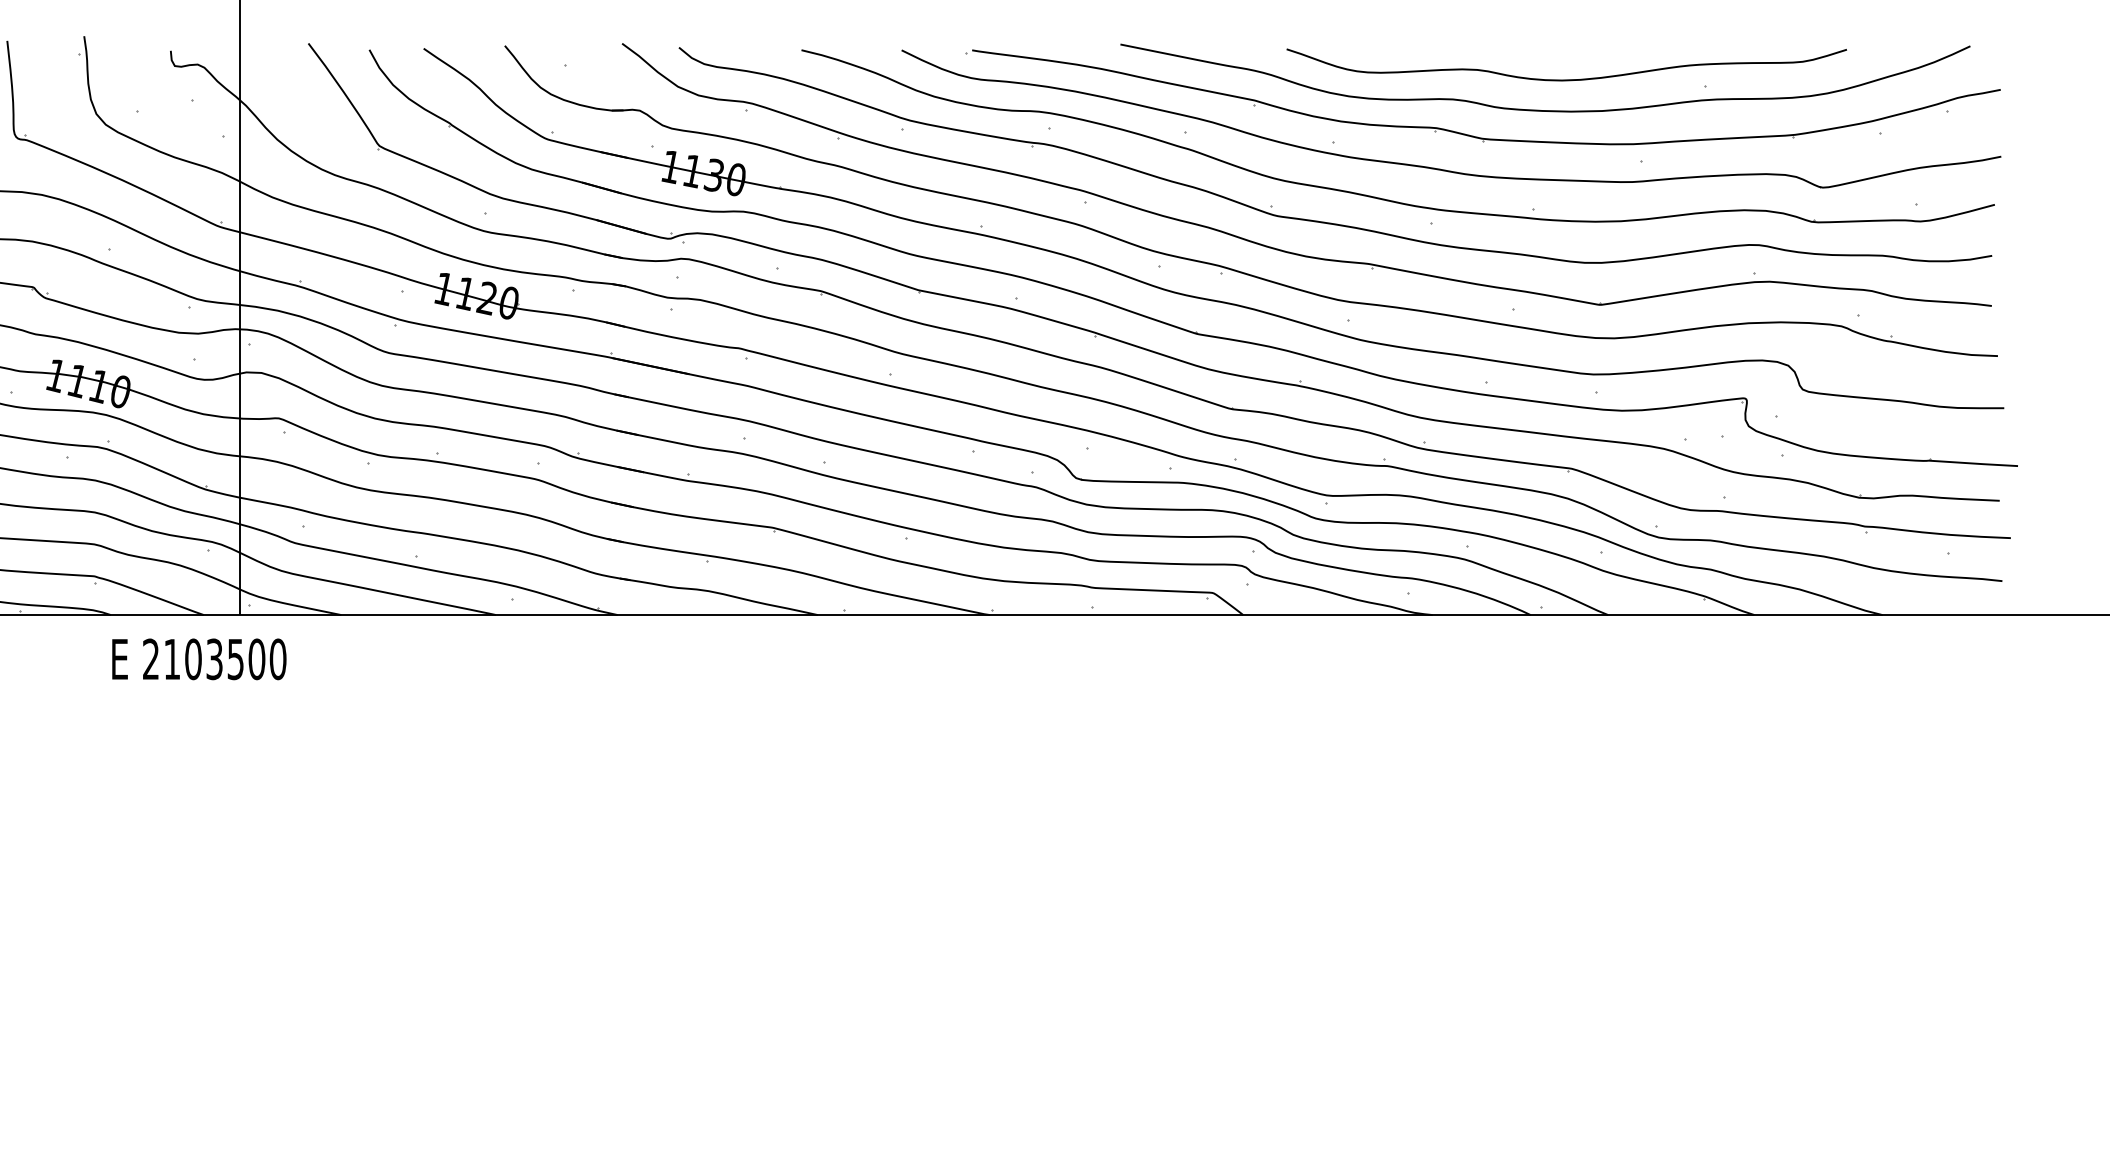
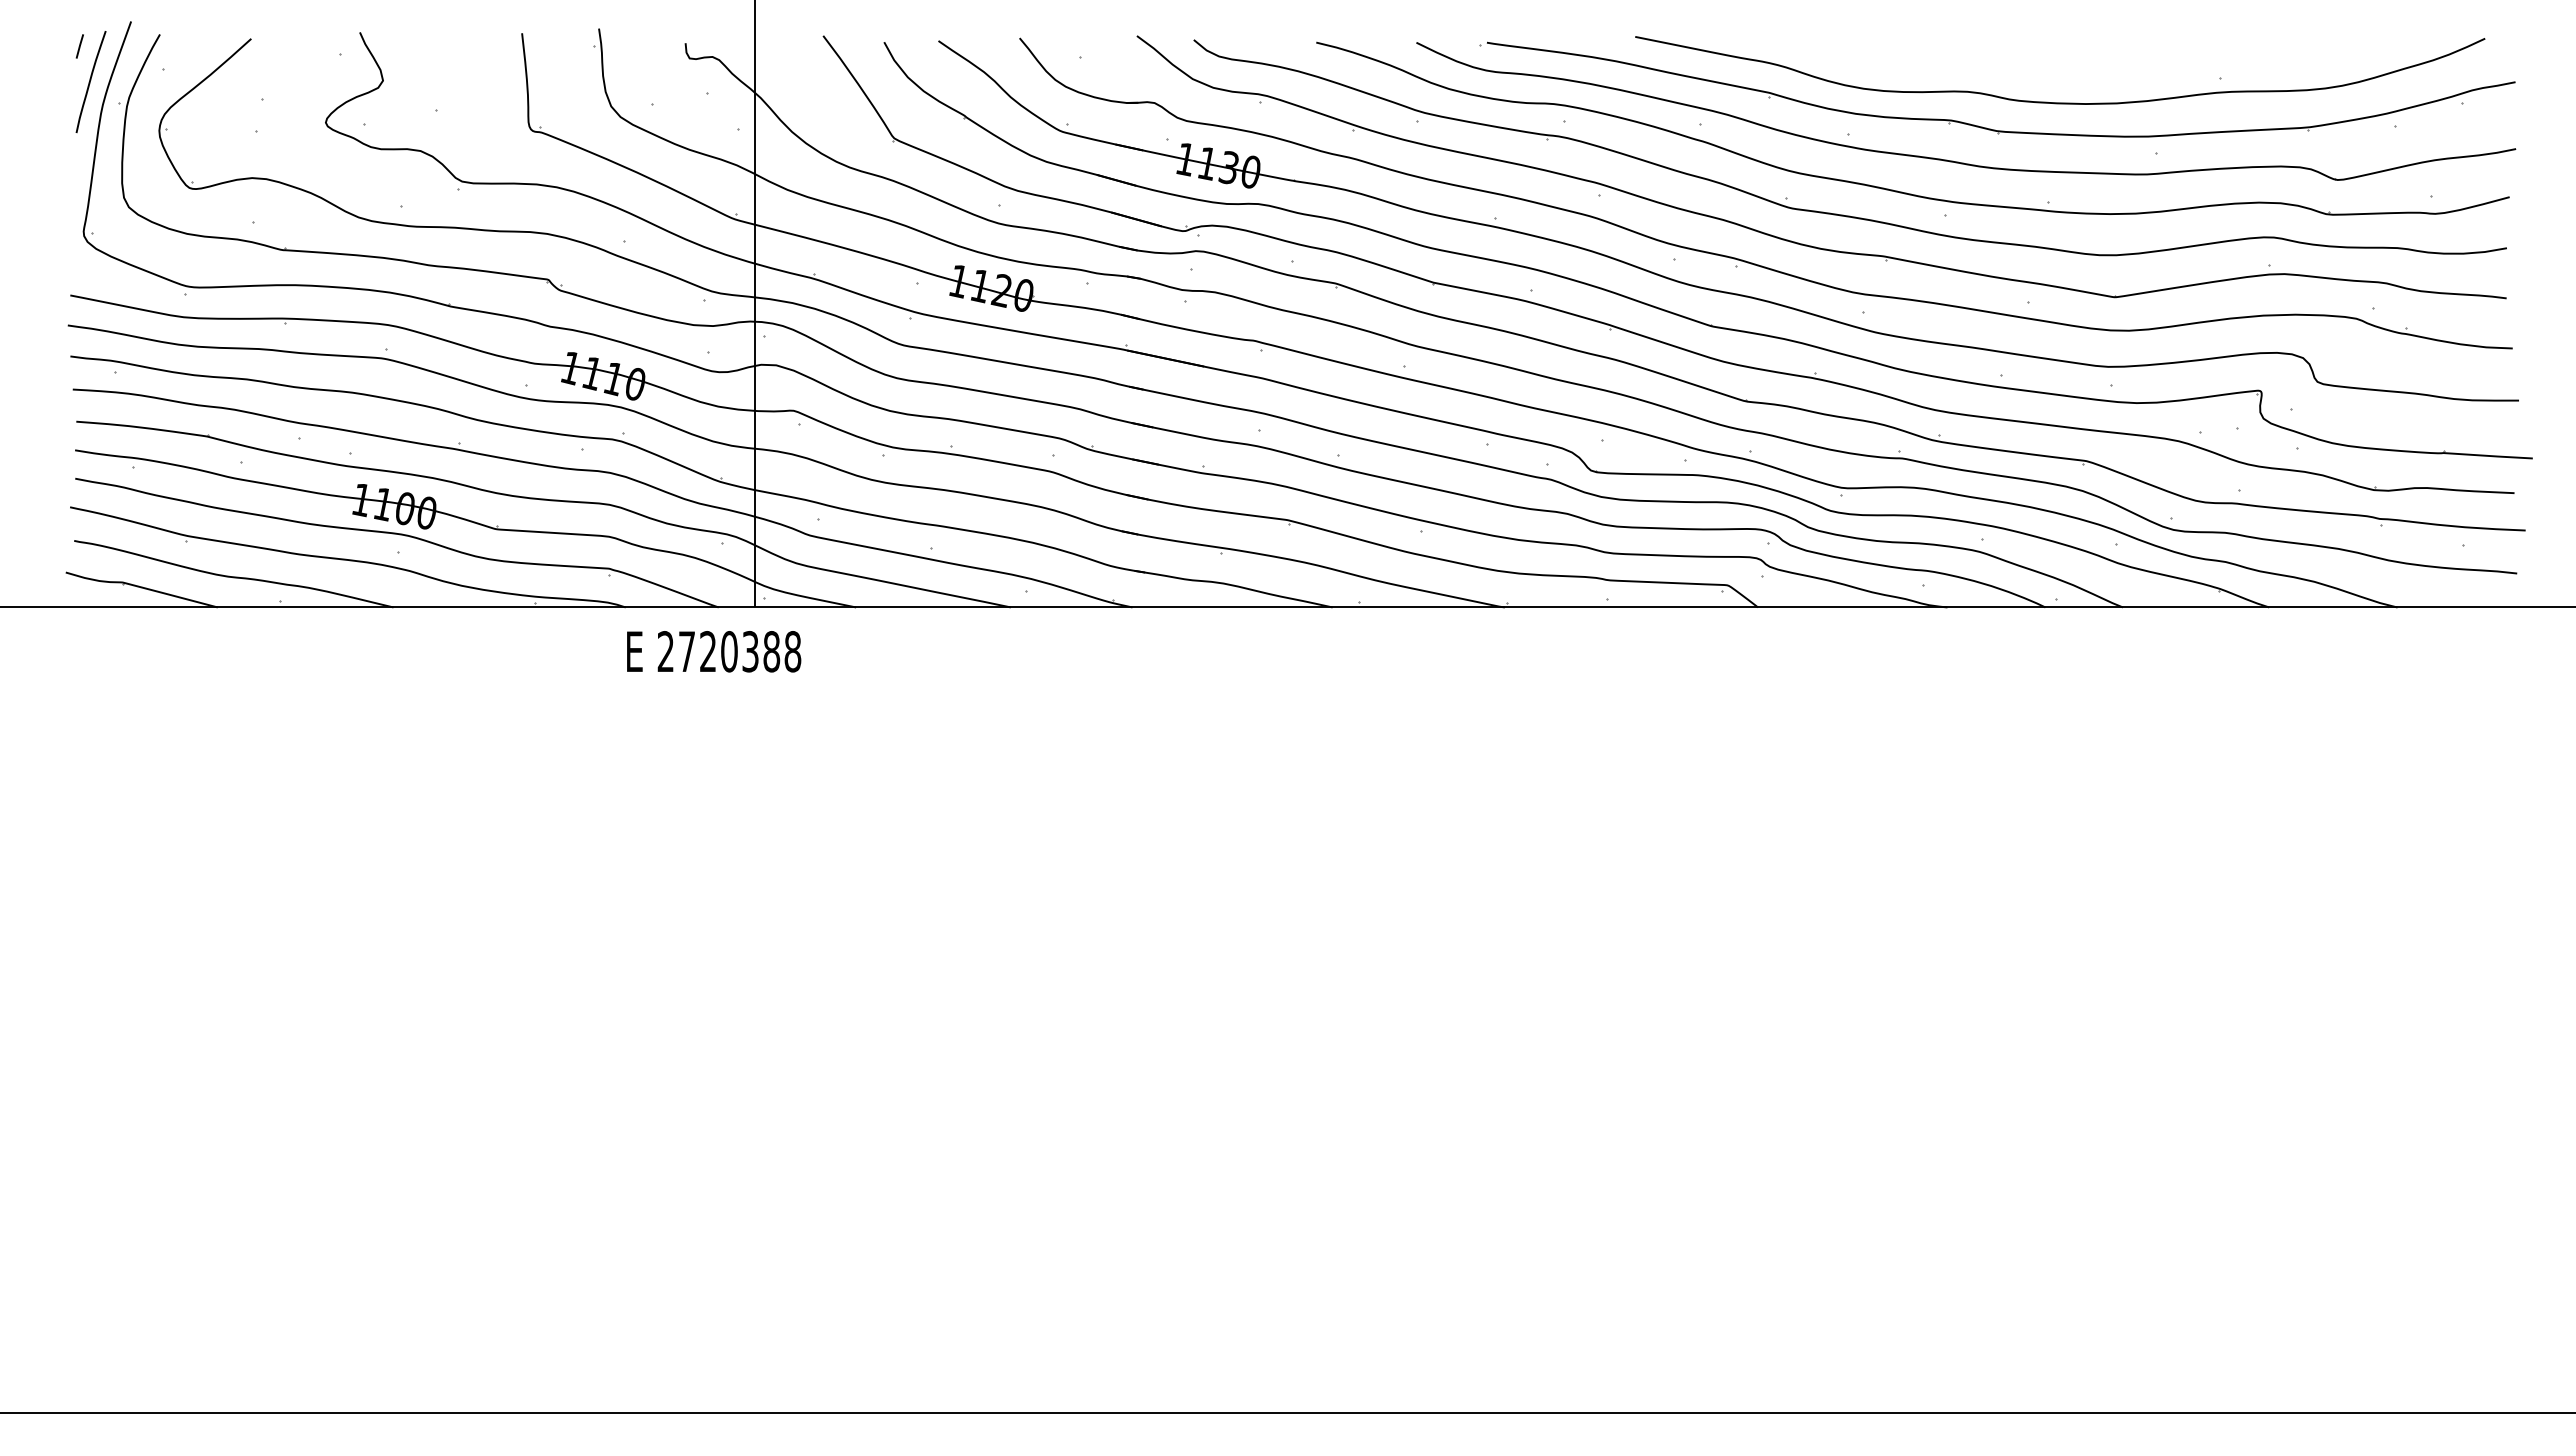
curve: (1566, 79) -> (2081, 71), removed
text: (225, 659) -> (740, 651), 2103500 -> 2720388

